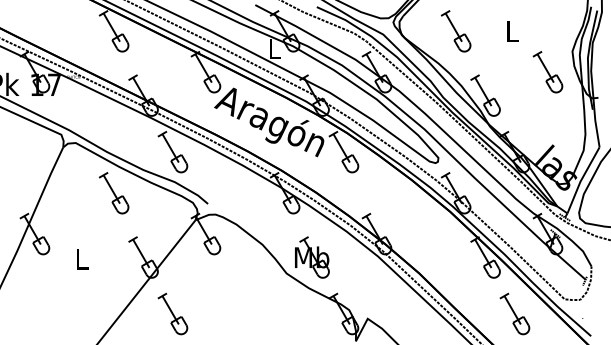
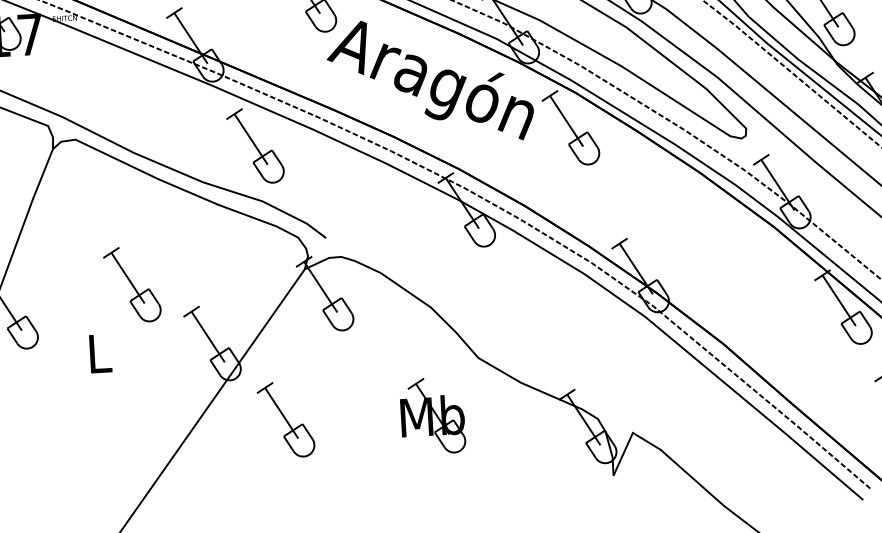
part: (113, 193) -> (131, 285), moved
part: (312, 257) -> (433, 416), moved
part: (172, 313) -> (285, 419), moved

